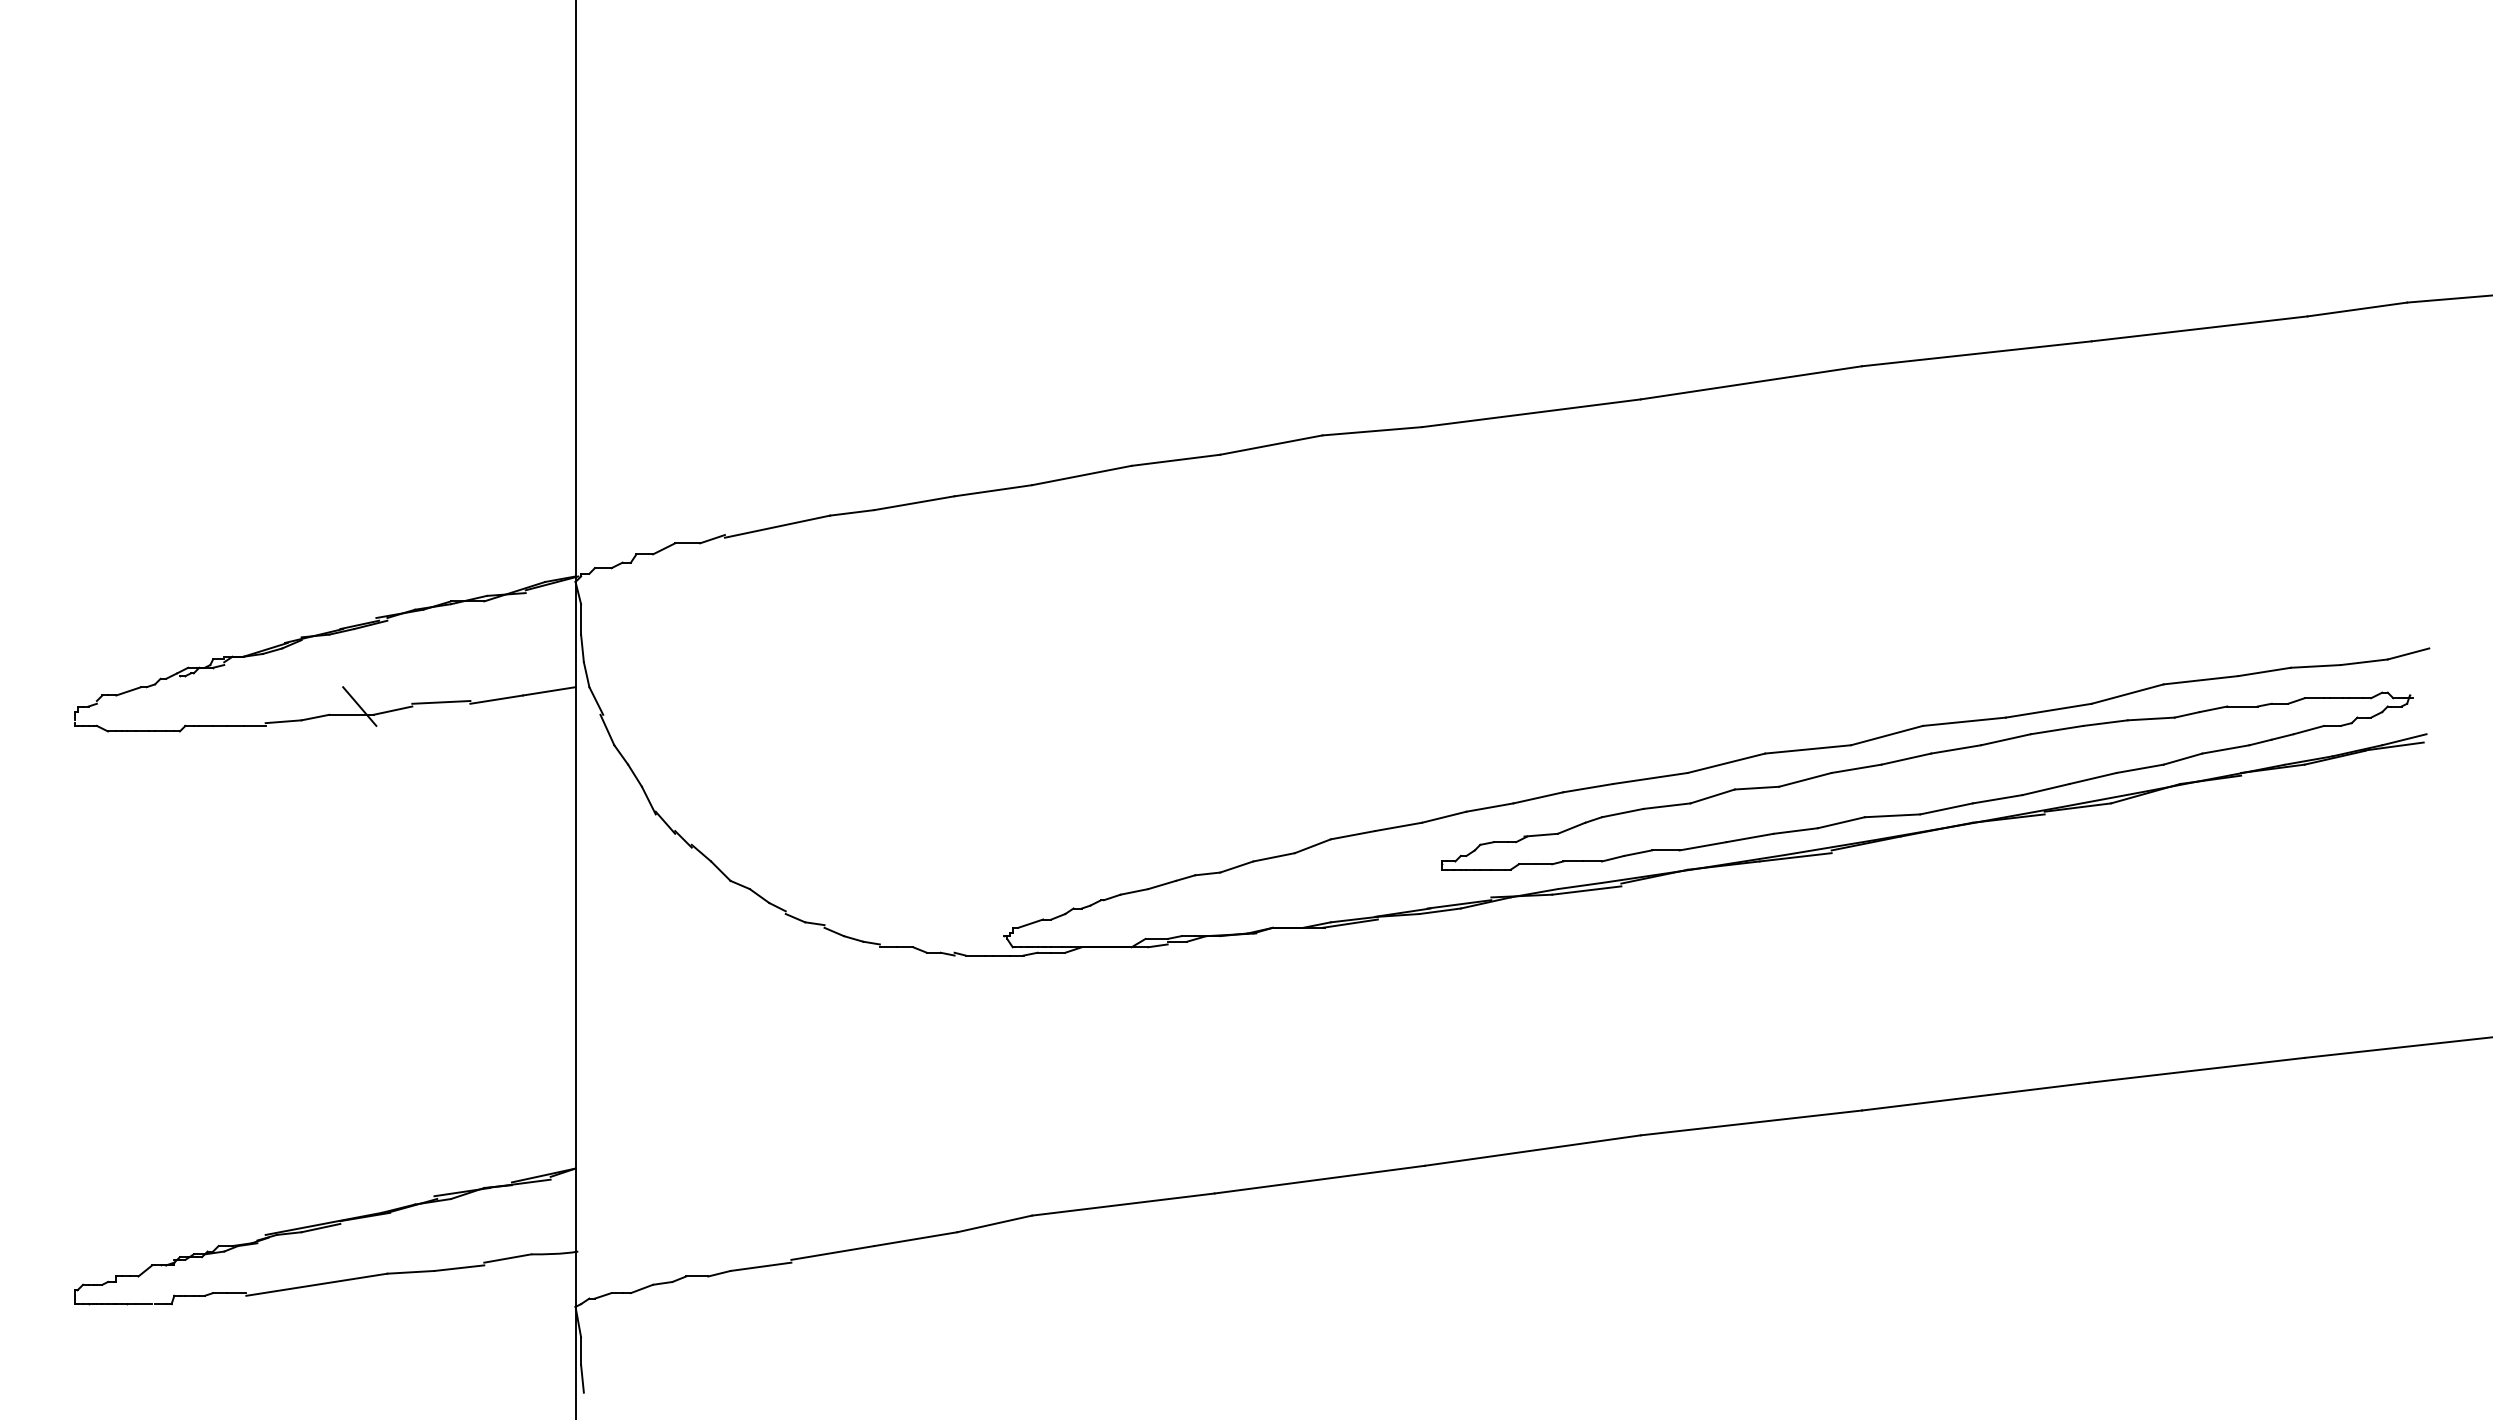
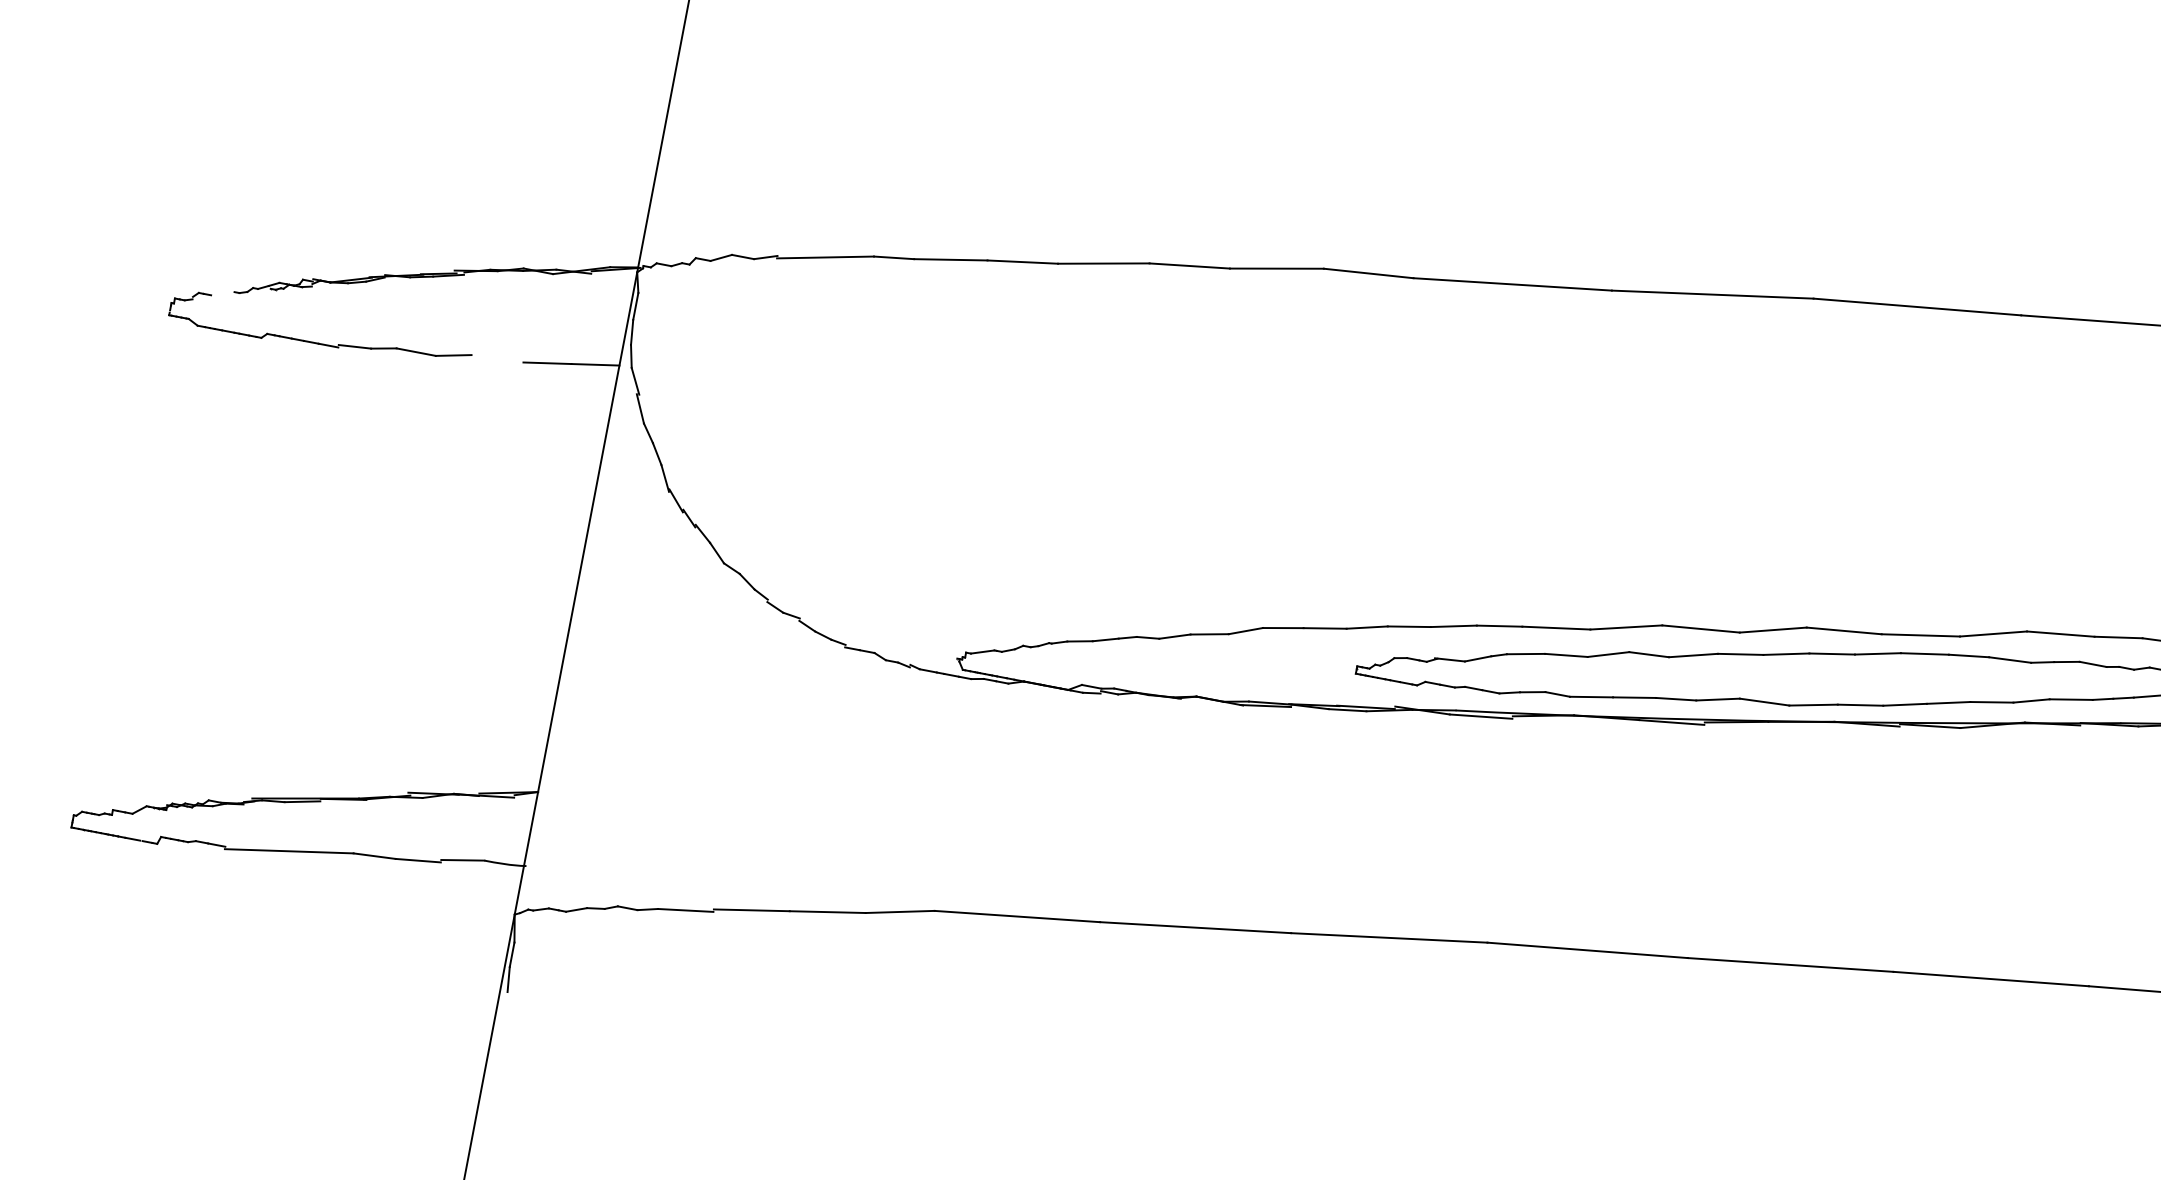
line: (128, 691) -> (222, 293), removed
line: (441, 702) -> (498, 356), removed
line: (359, 706) -> (424, 346), removed

